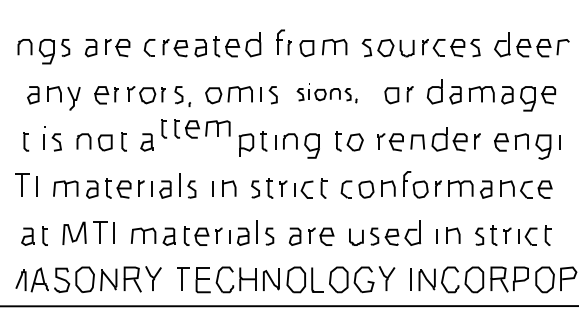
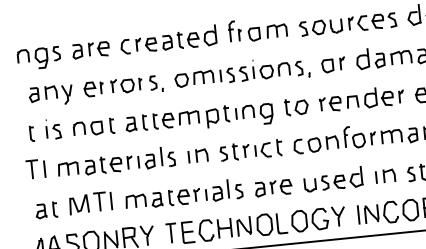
part: (327, 93) -> (274, 69), size x1.43
part: (195, 128) -> (170, 119), moved

